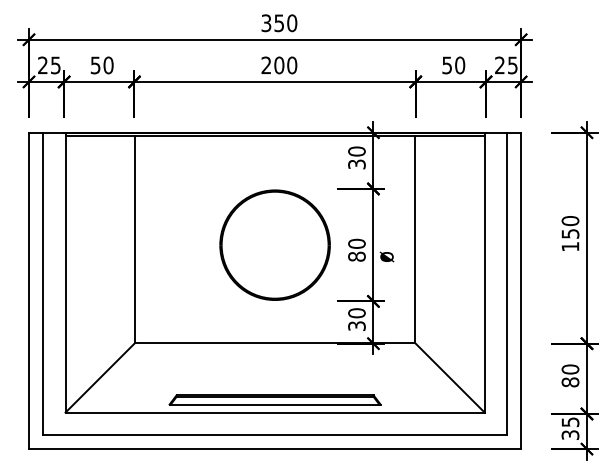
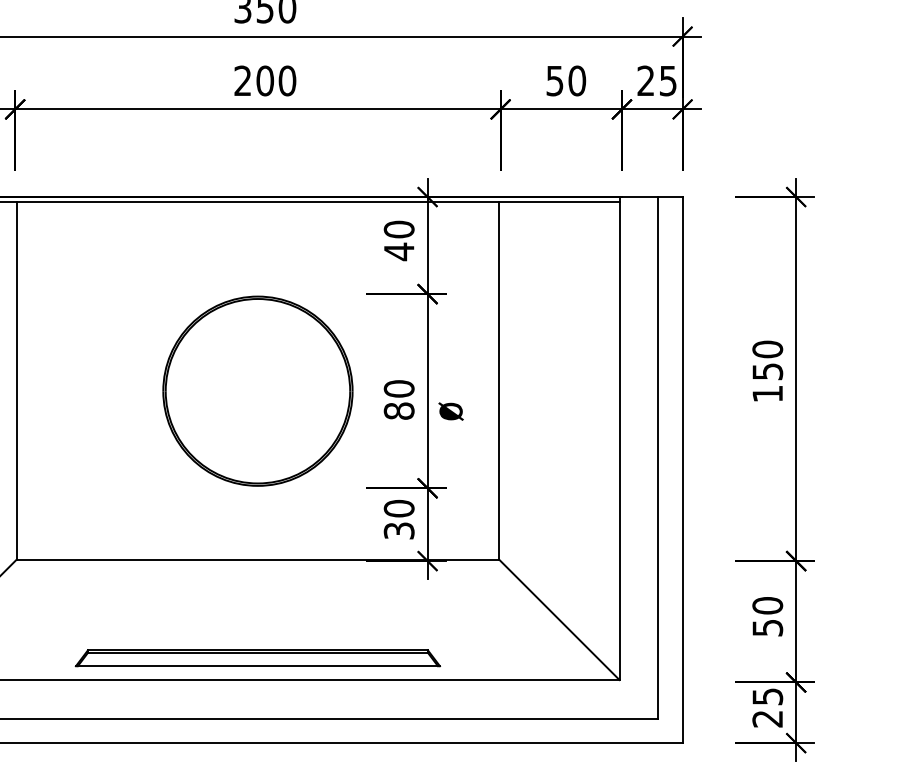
text: (356, 164) -> (398, 251), 30 -> 40
text: (570, 382) -> (767, 628), 80 -> 50
text: (570, 434) -> (767, 717), 35 -> 25

